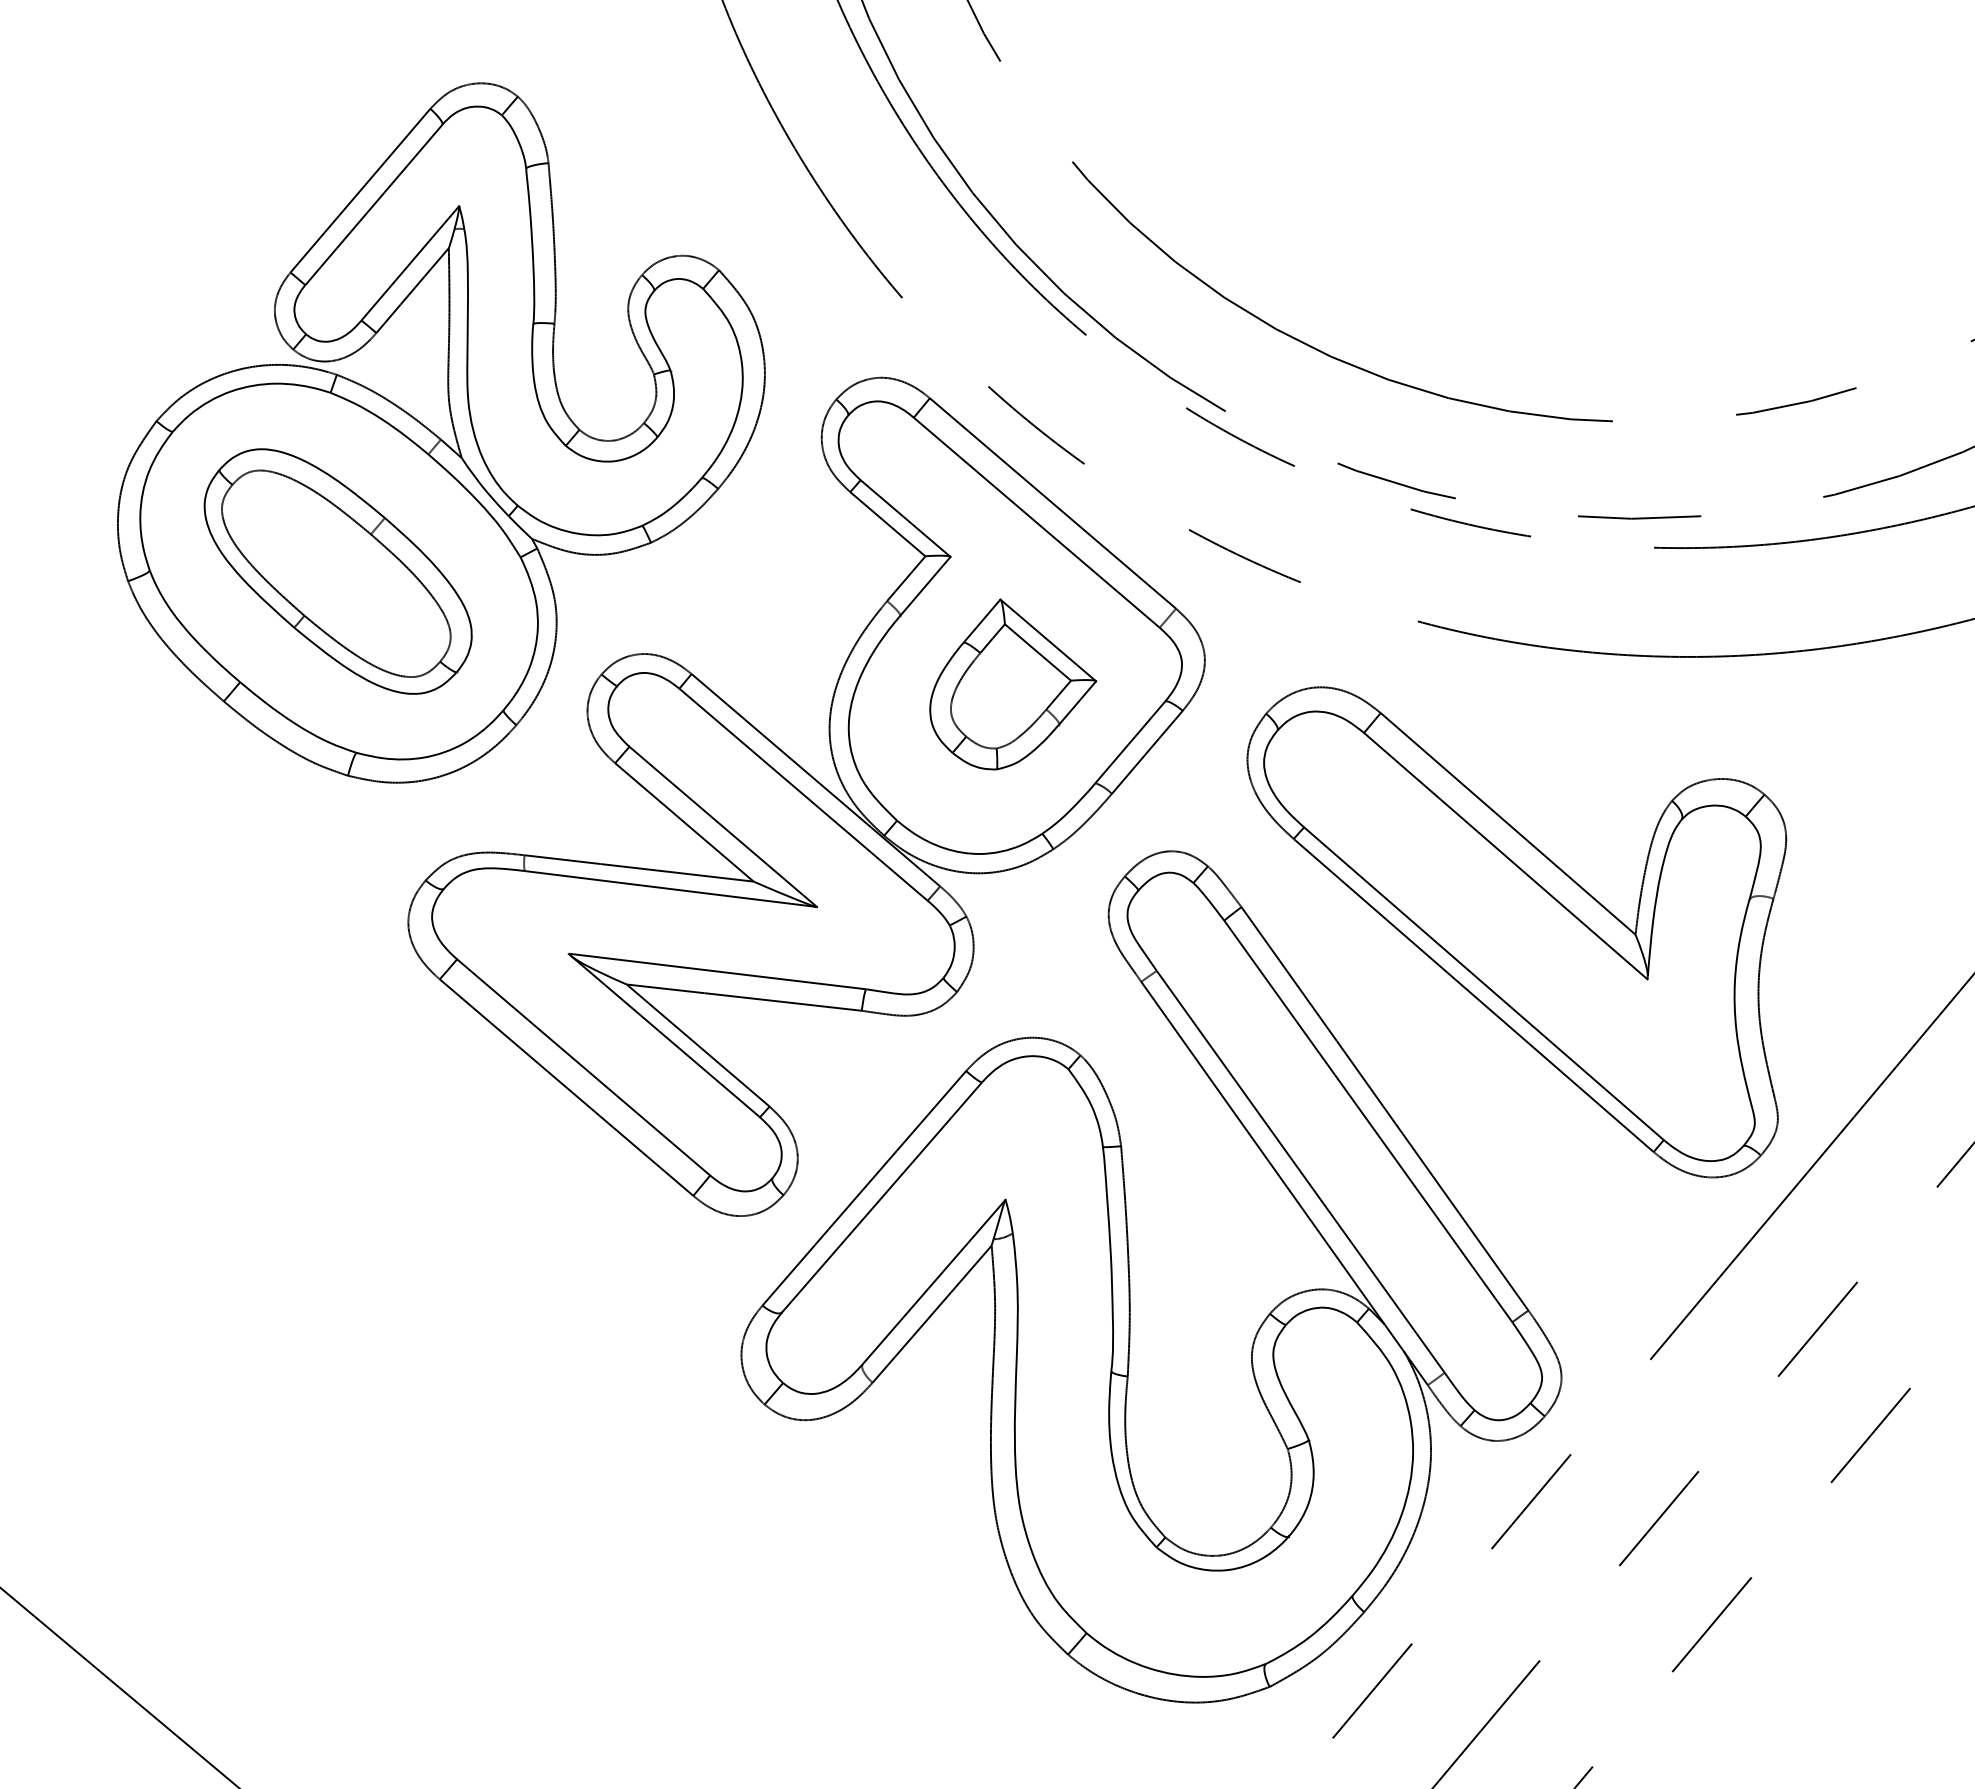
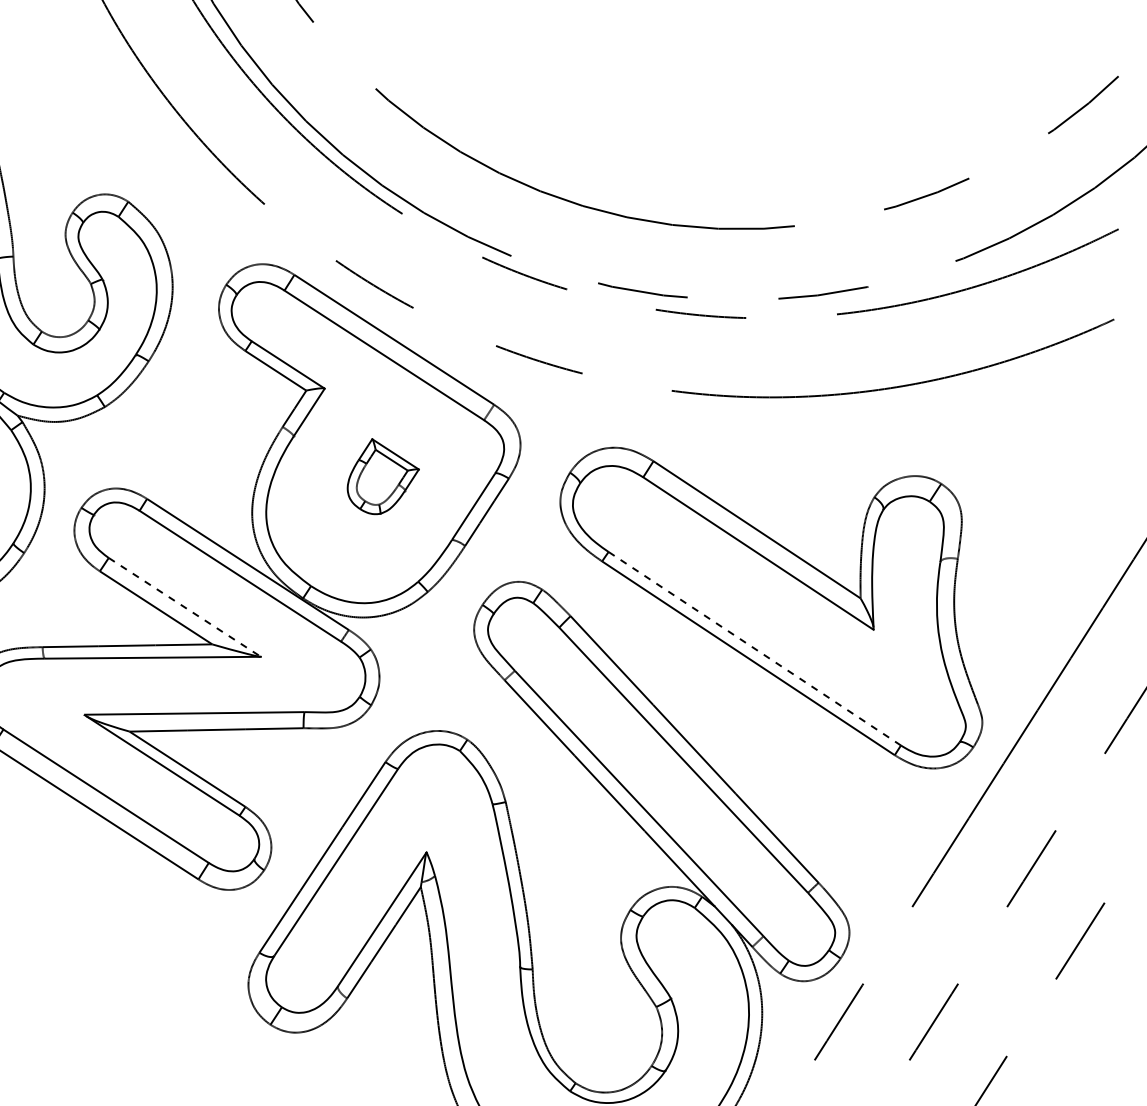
part: (1013, 684) -> (382, 475), size x0.6
line: (723, 827) -> (185, 607), solid -> dashed
line: (1484, 984) -> (755, 649), solid -> dashed

